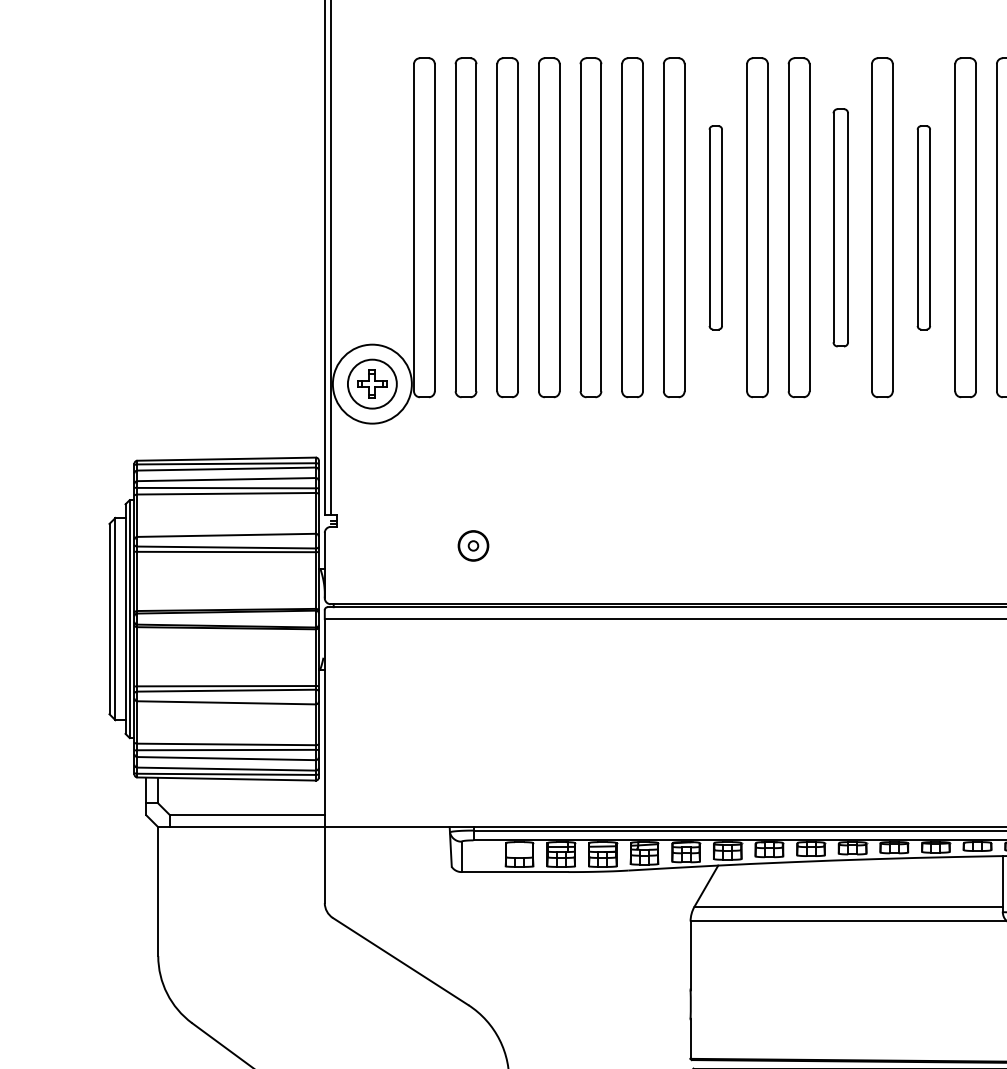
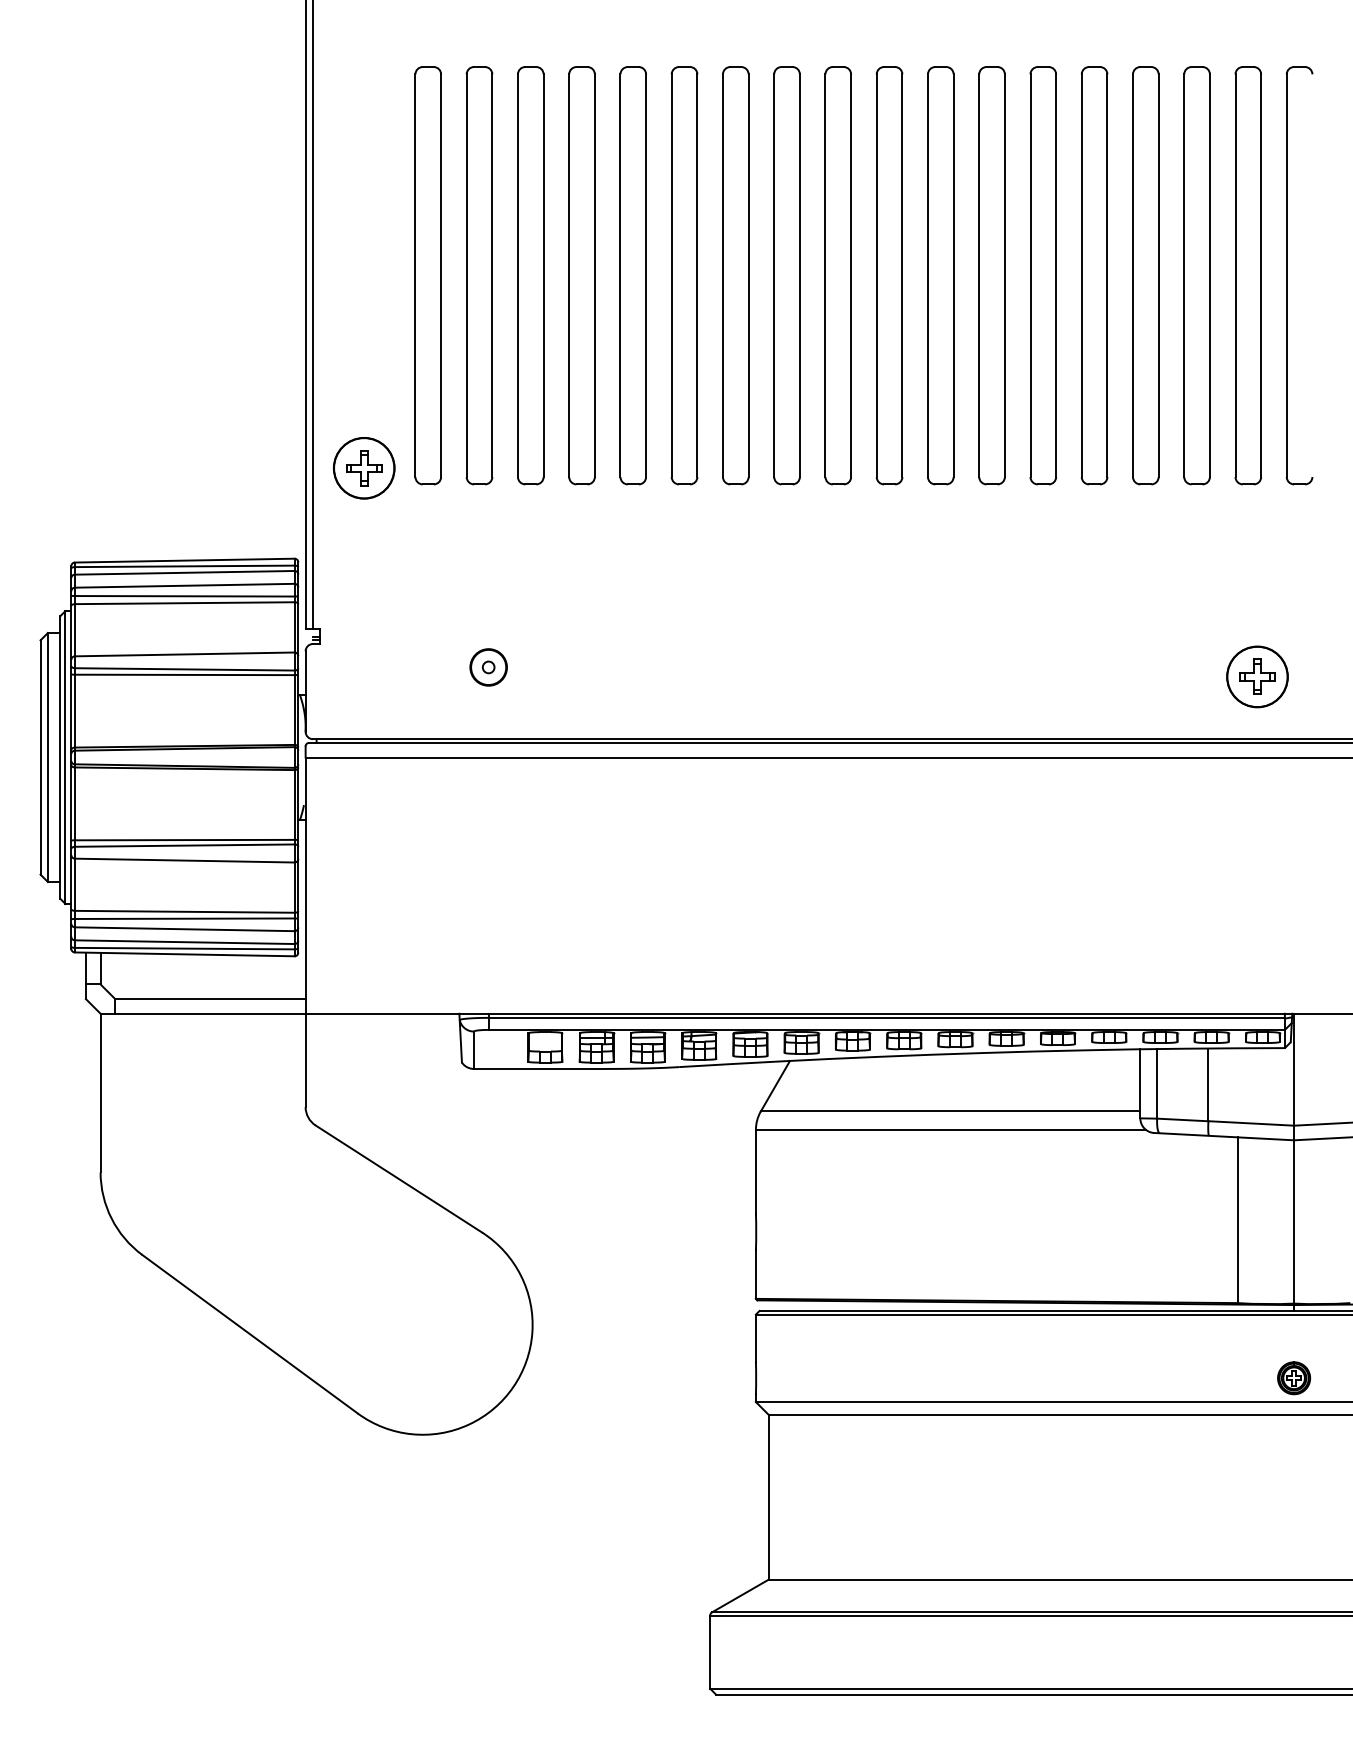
part: (715, 227) -> (786, 275), size x1.67
part: (840, 227) -> (940, 275), size x1.43
part: (923, 227) -> (1042, 275), size x1.67
circle: (371, 383) -> (363, 467), size x0.62

